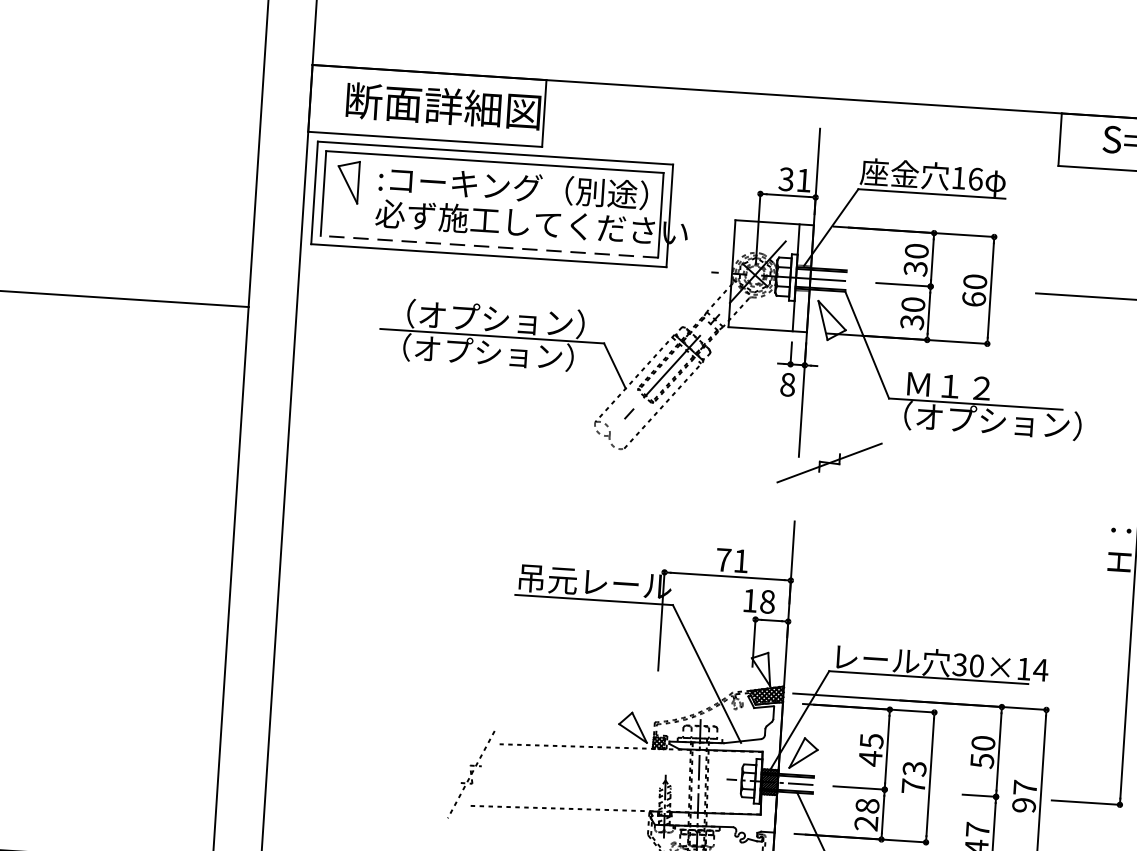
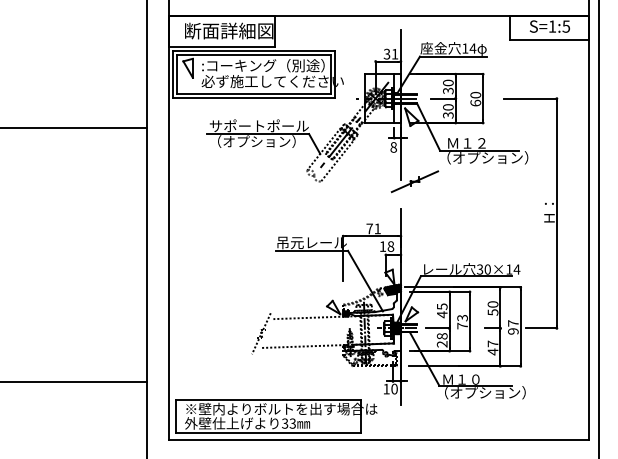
text: (974, 178) -> (472, 48), 16 -> 14
line: (490, 246) -> (254, 93), dashed -> solid
text: (494, 317) -> (258, 125), （オプション） -> サポートポール

